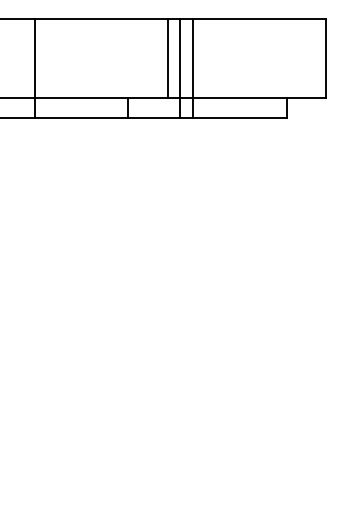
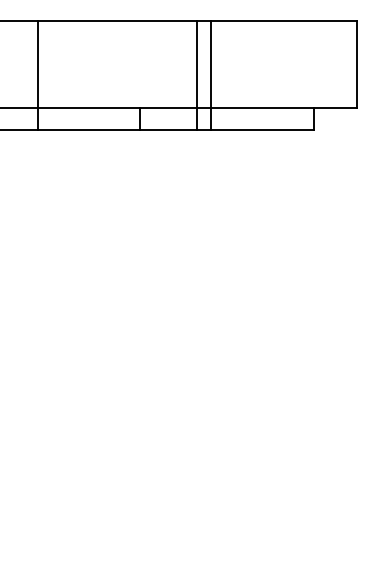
line: (167, 58) -> (183, 64), removed

